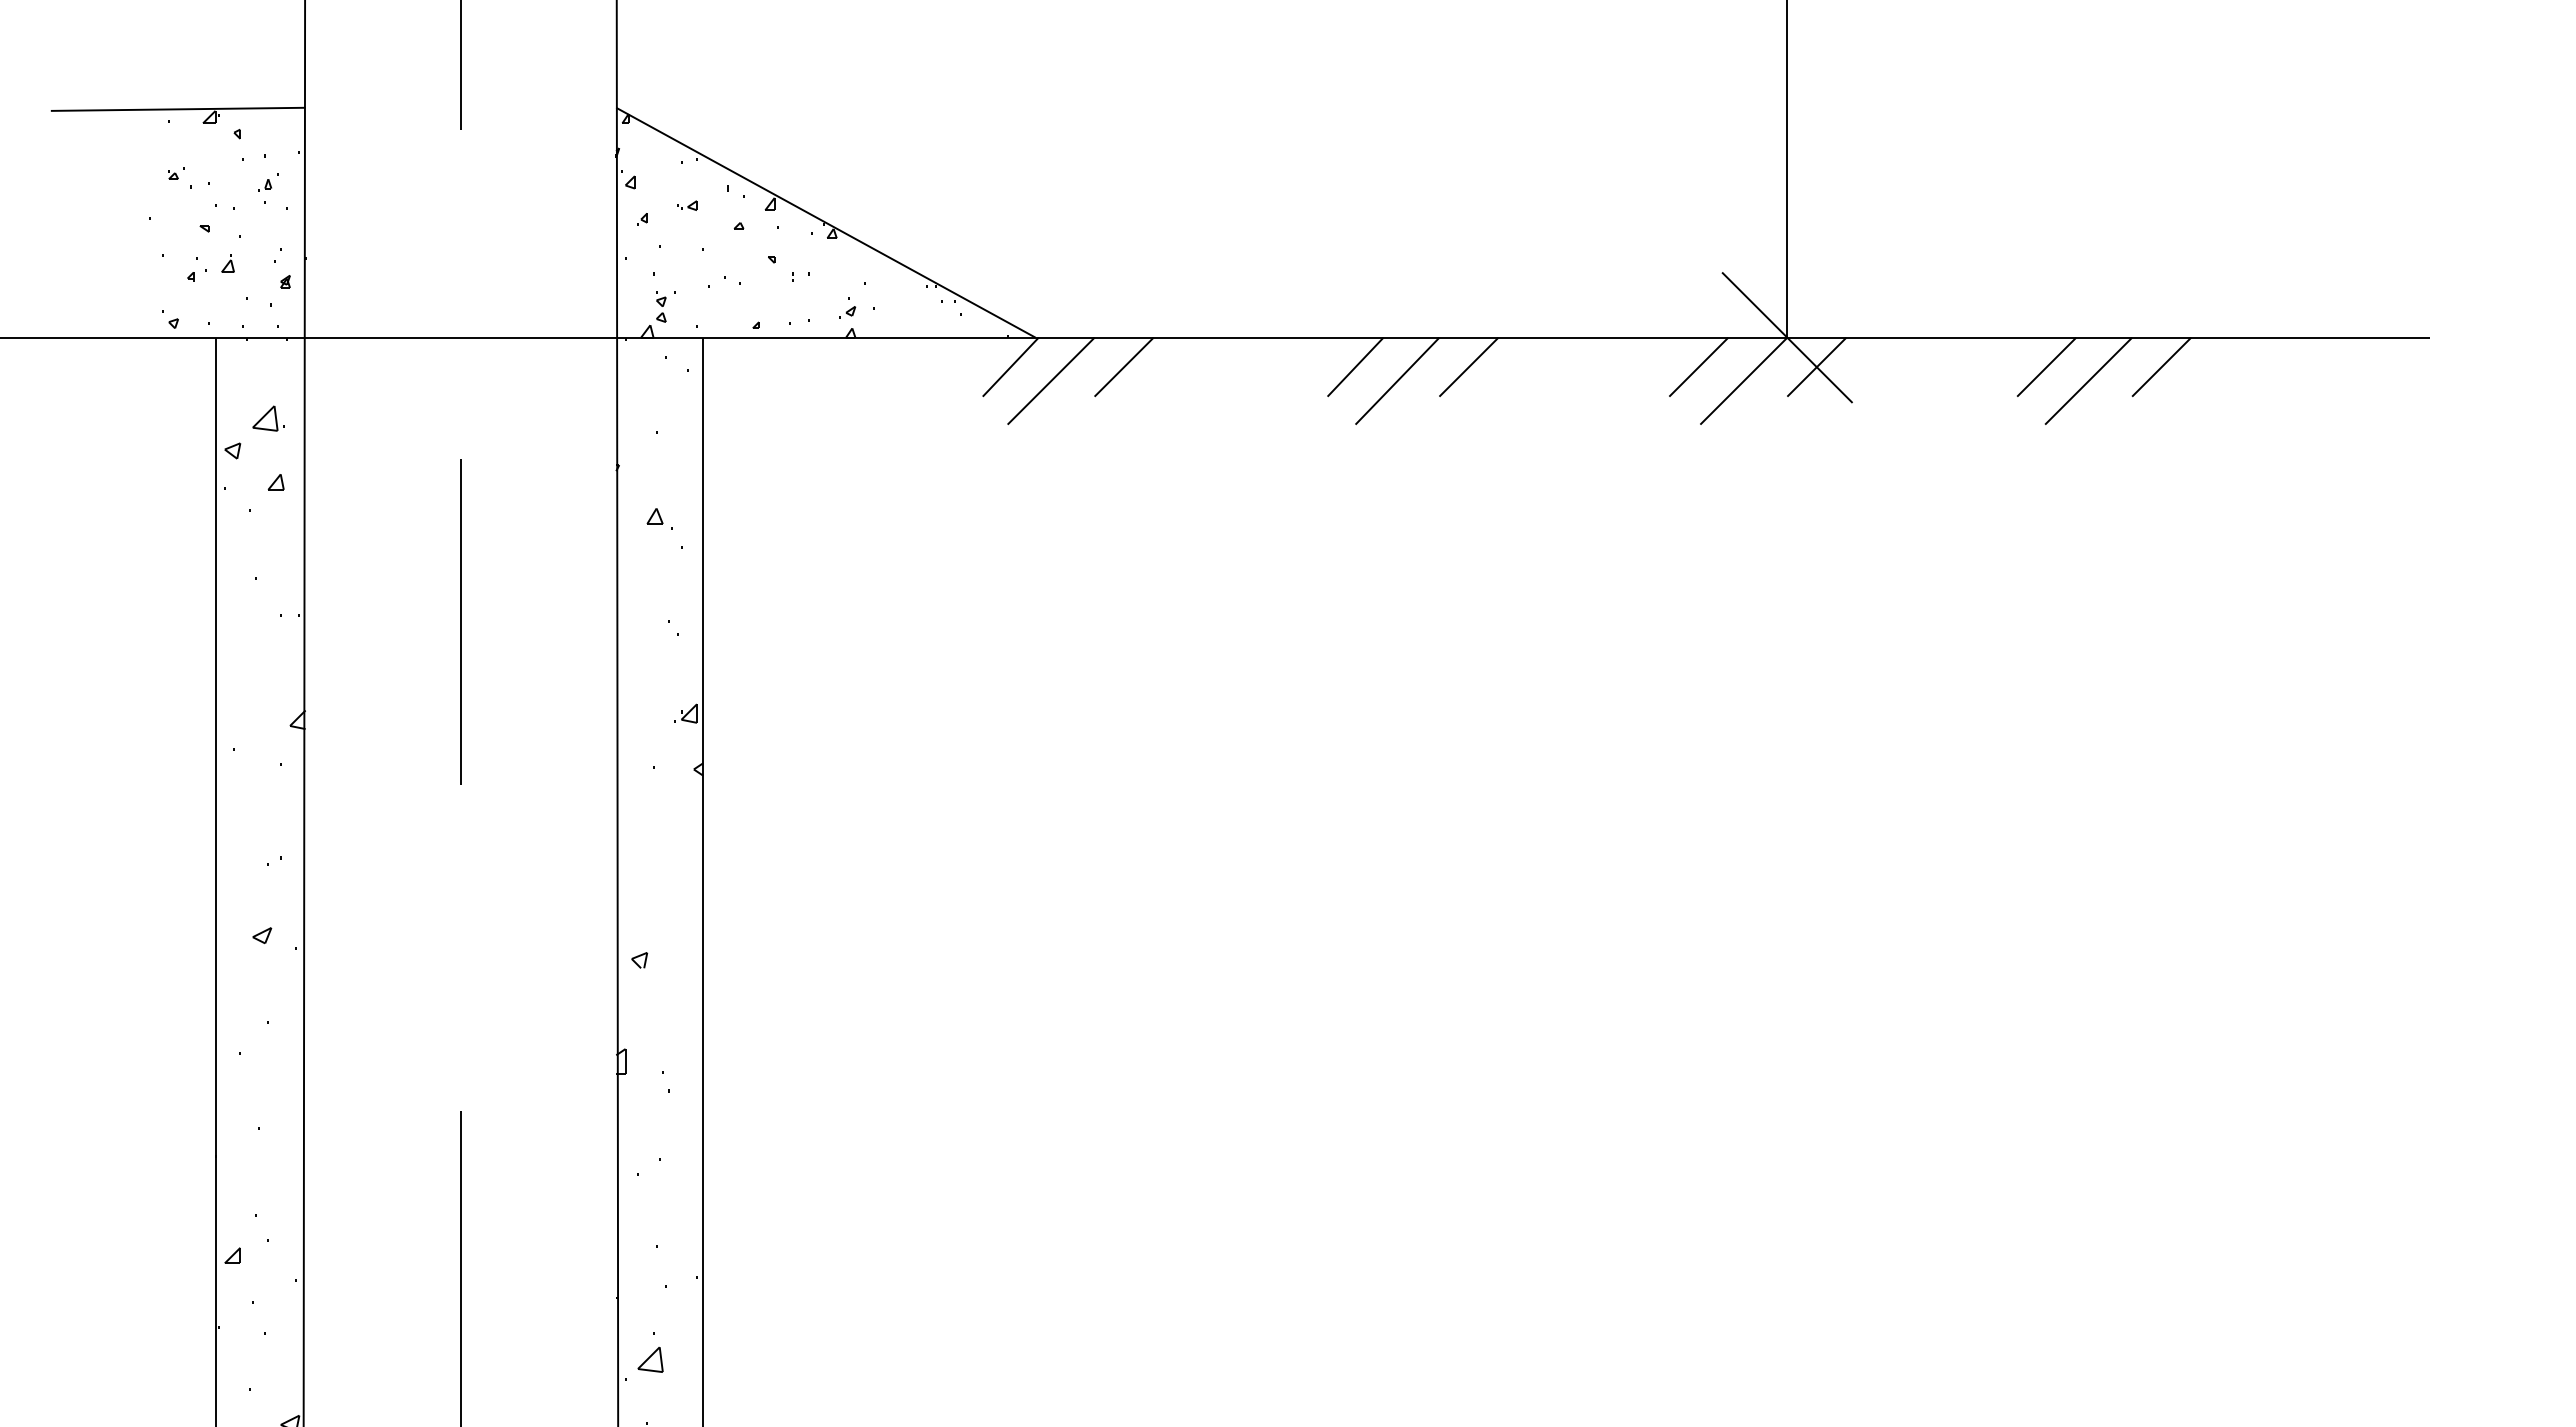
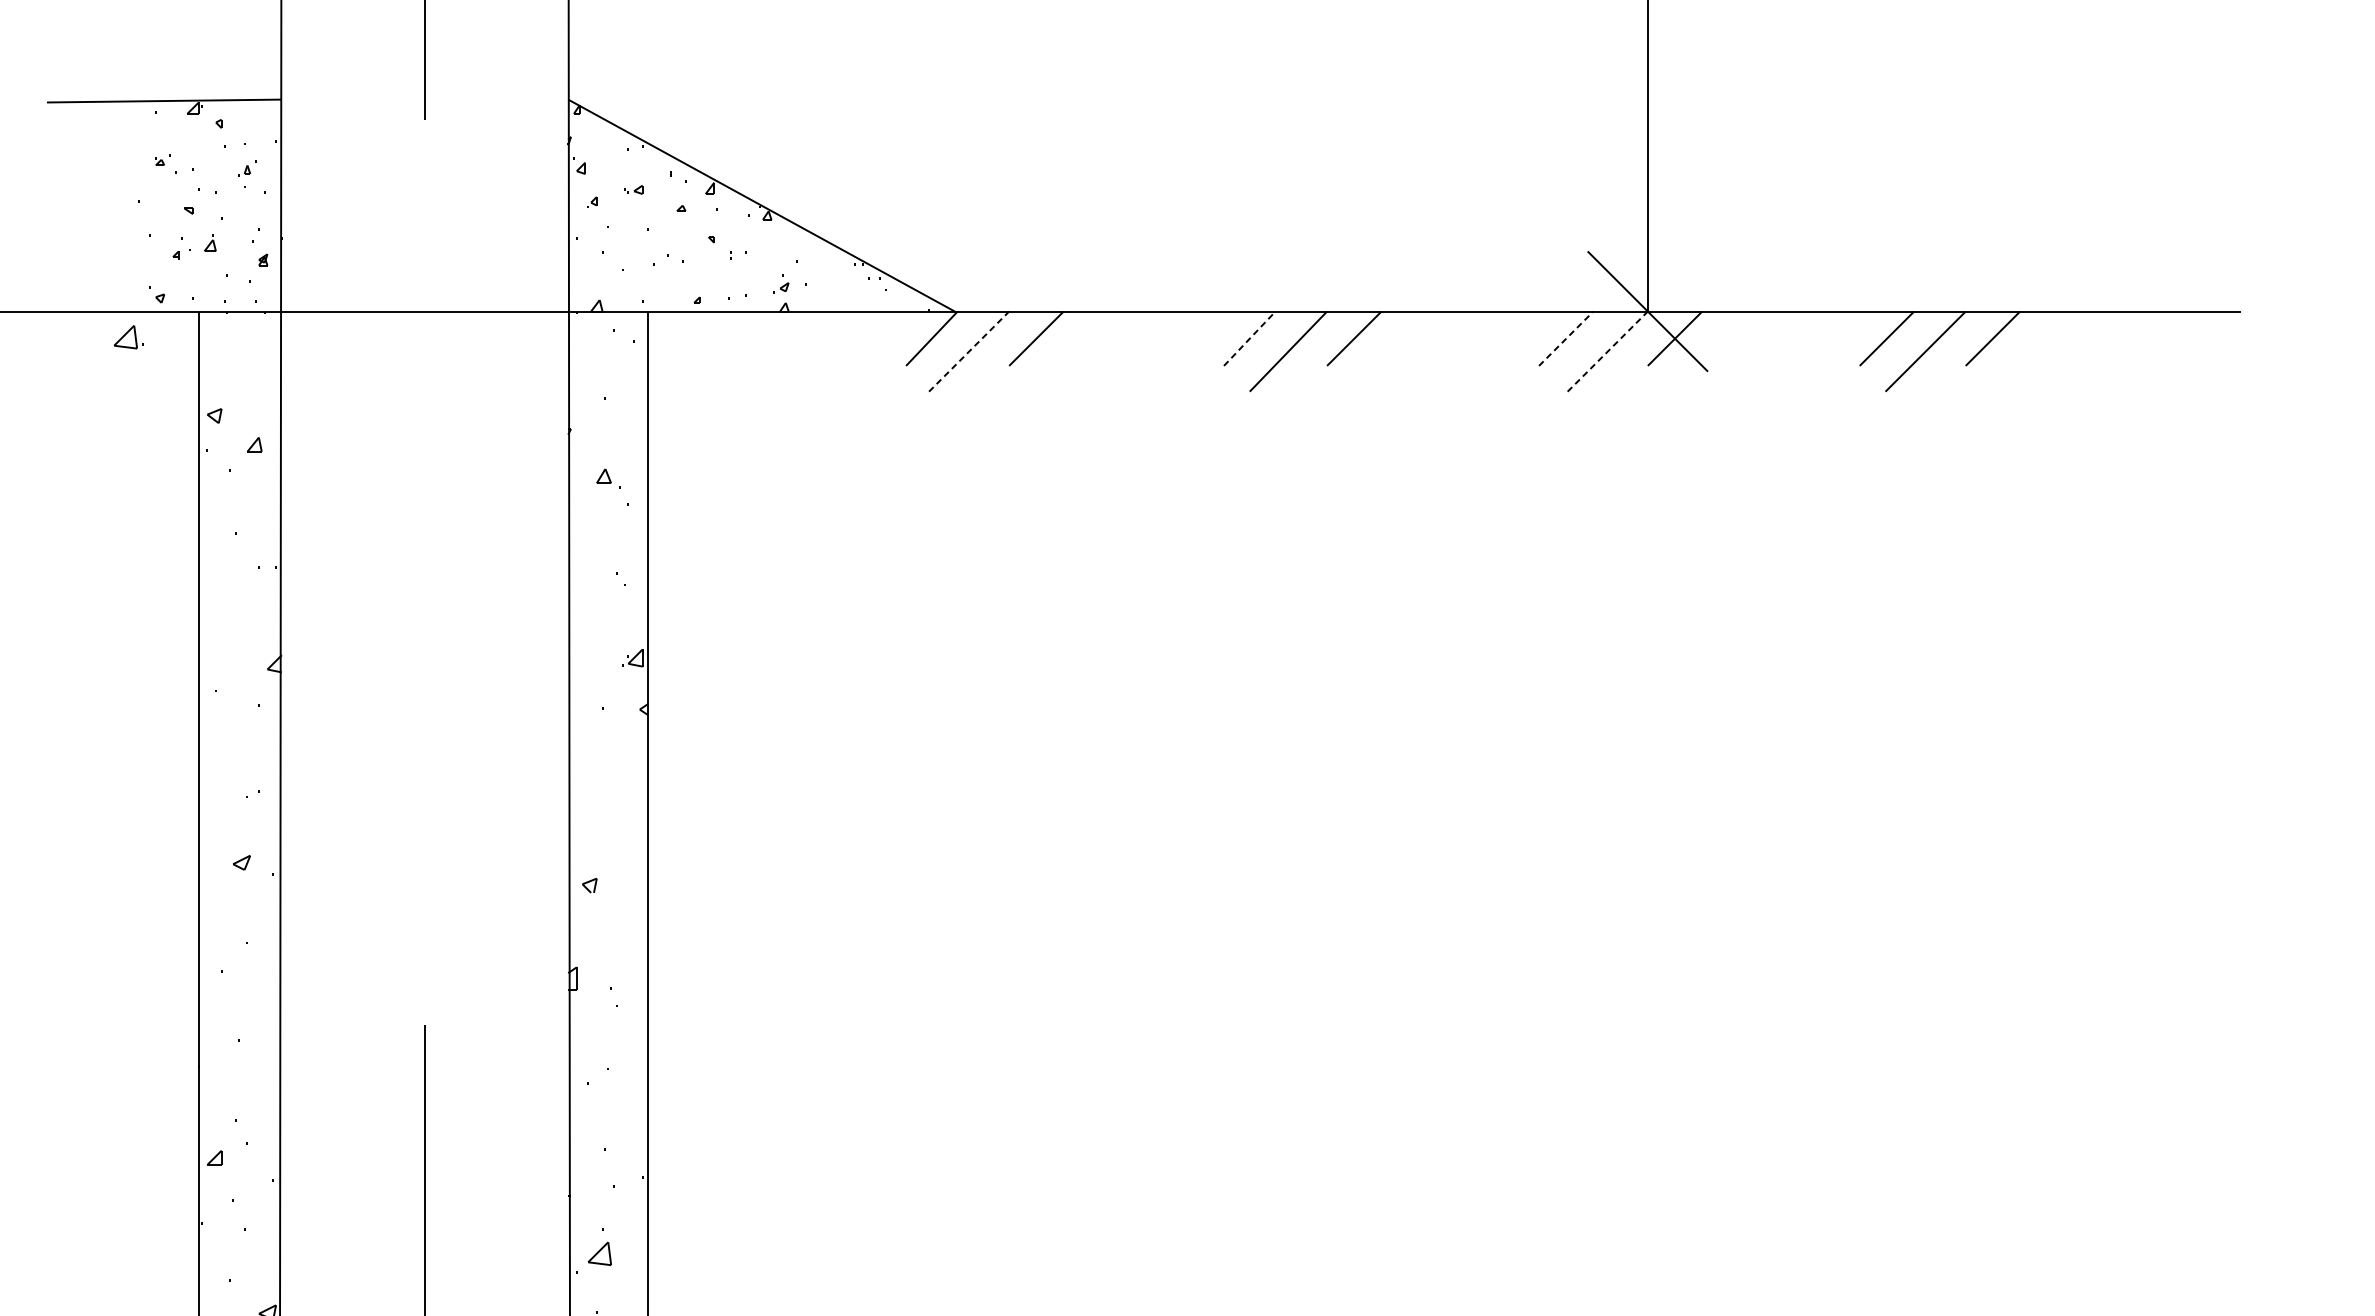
part: (661, 306) -> (609, 282), removed
line: (1355, 367) -> (1249, 339), solid -> dashed
line: (1698, 367) -> (1565, 339), solid -> dashed
line: (1051, 380) -> (969, 351), solid -> dashed
line: (1744, 380) -> (1608, 351), solid -> dashed
part: (268, 418) -> (128, 337), moved
line: (460, 621) -> (424, 573), removed

